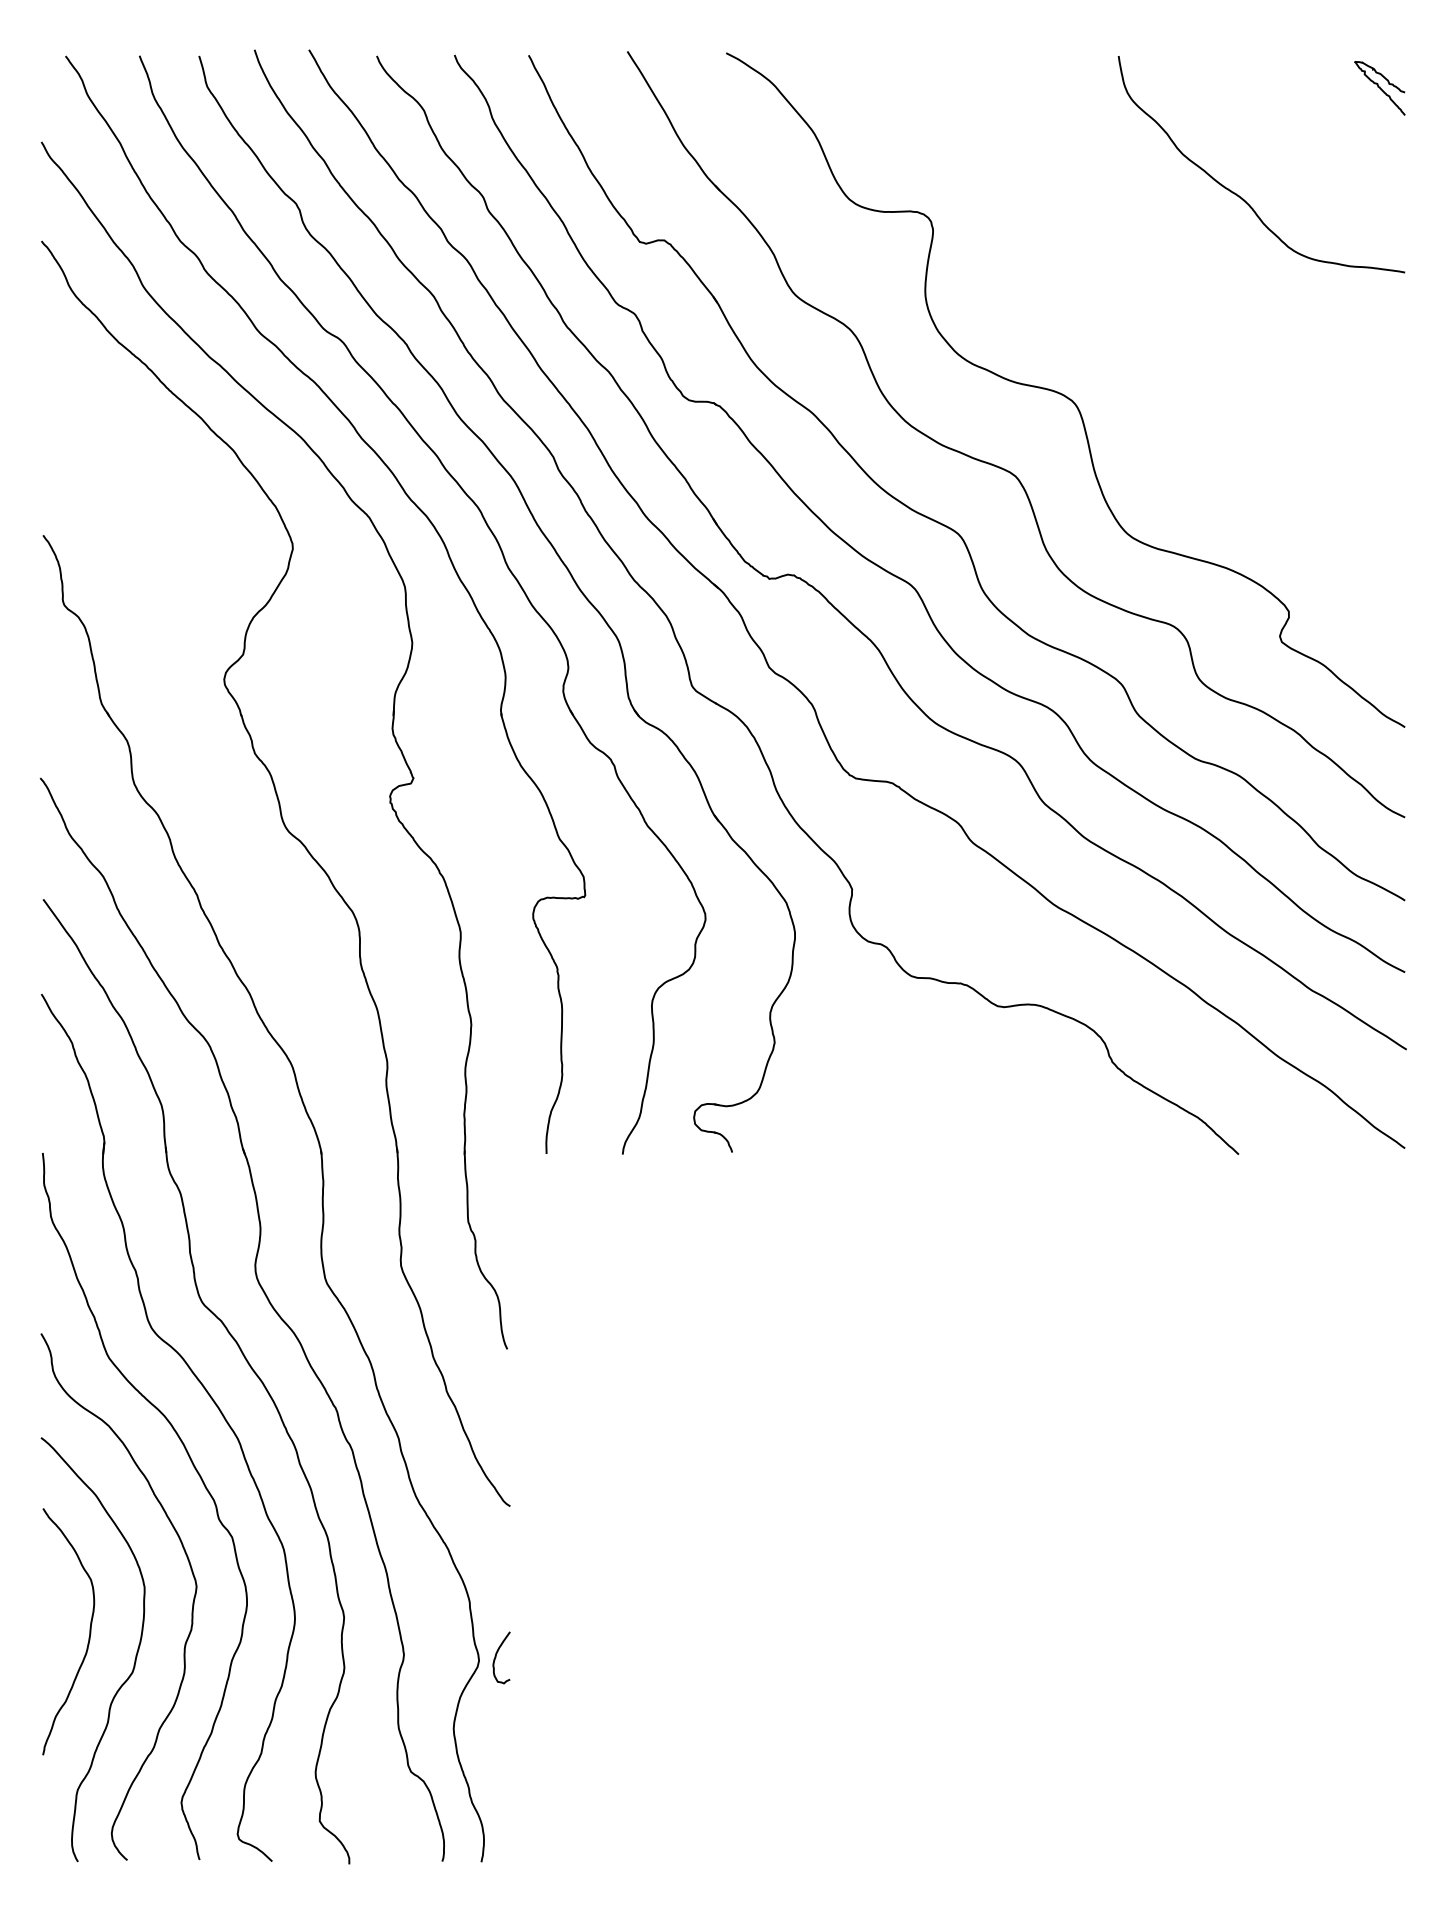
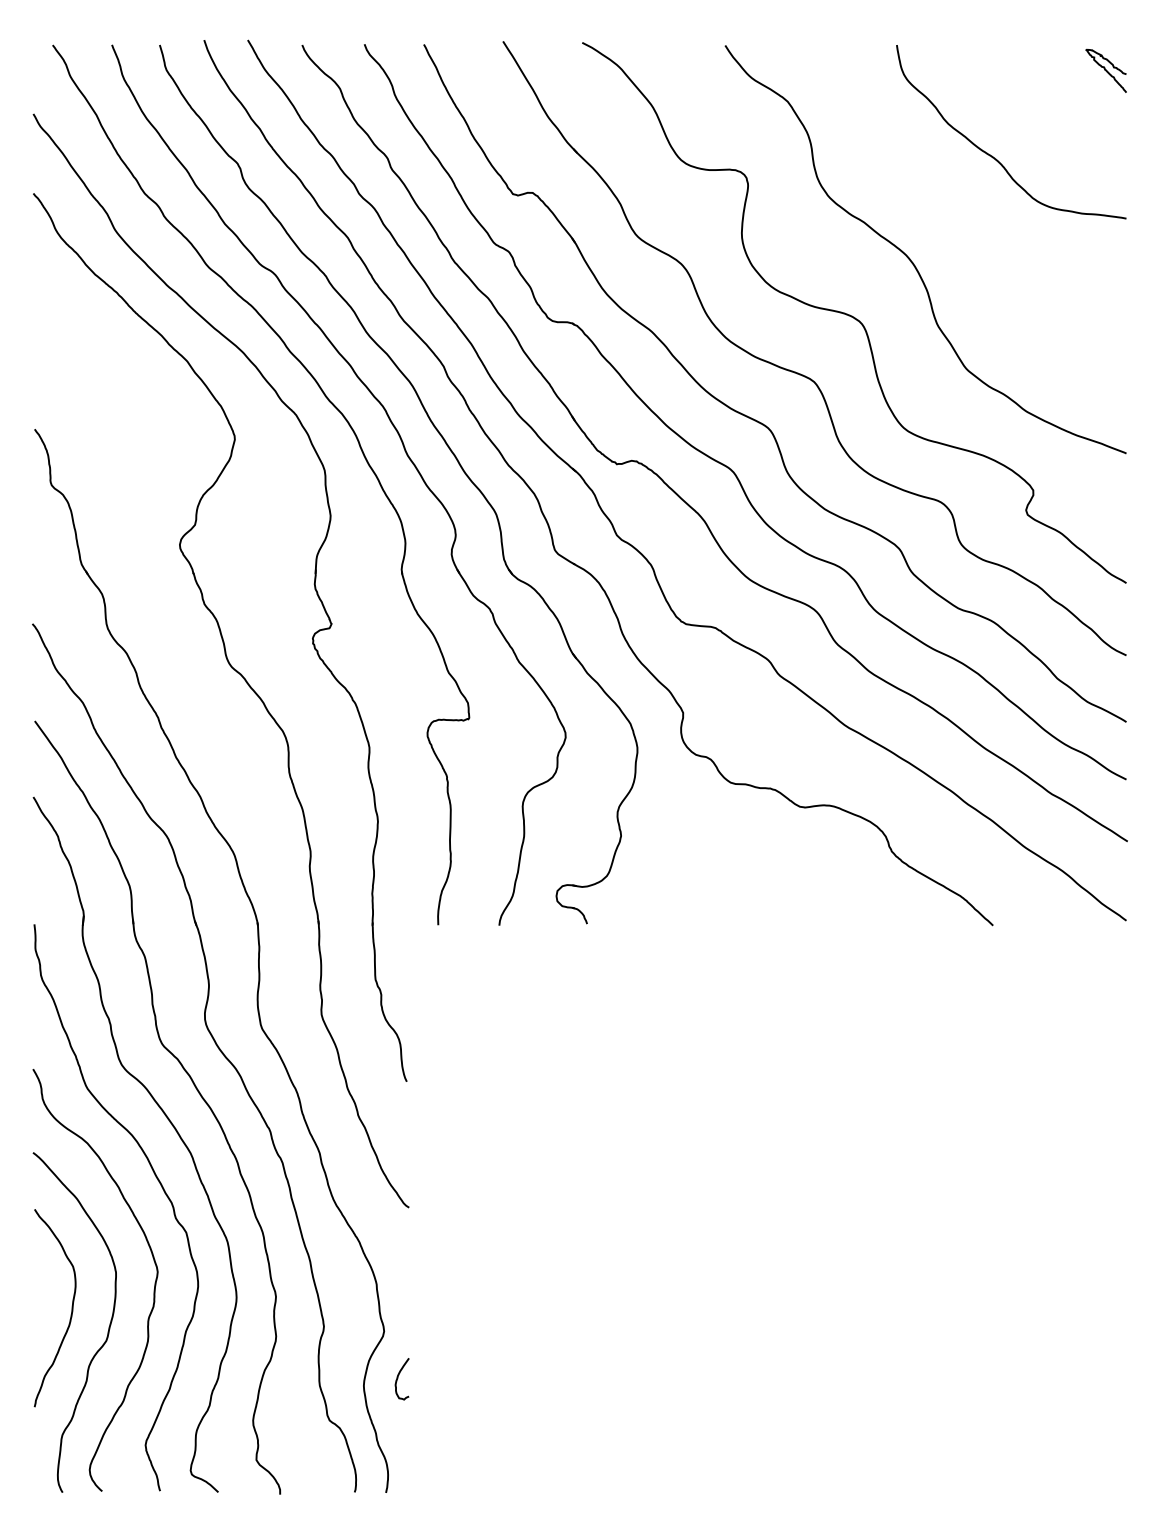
curve: (1135, 322) -> (910, 258), added
curve: (496, 1657) -> (398, 1378), moved

